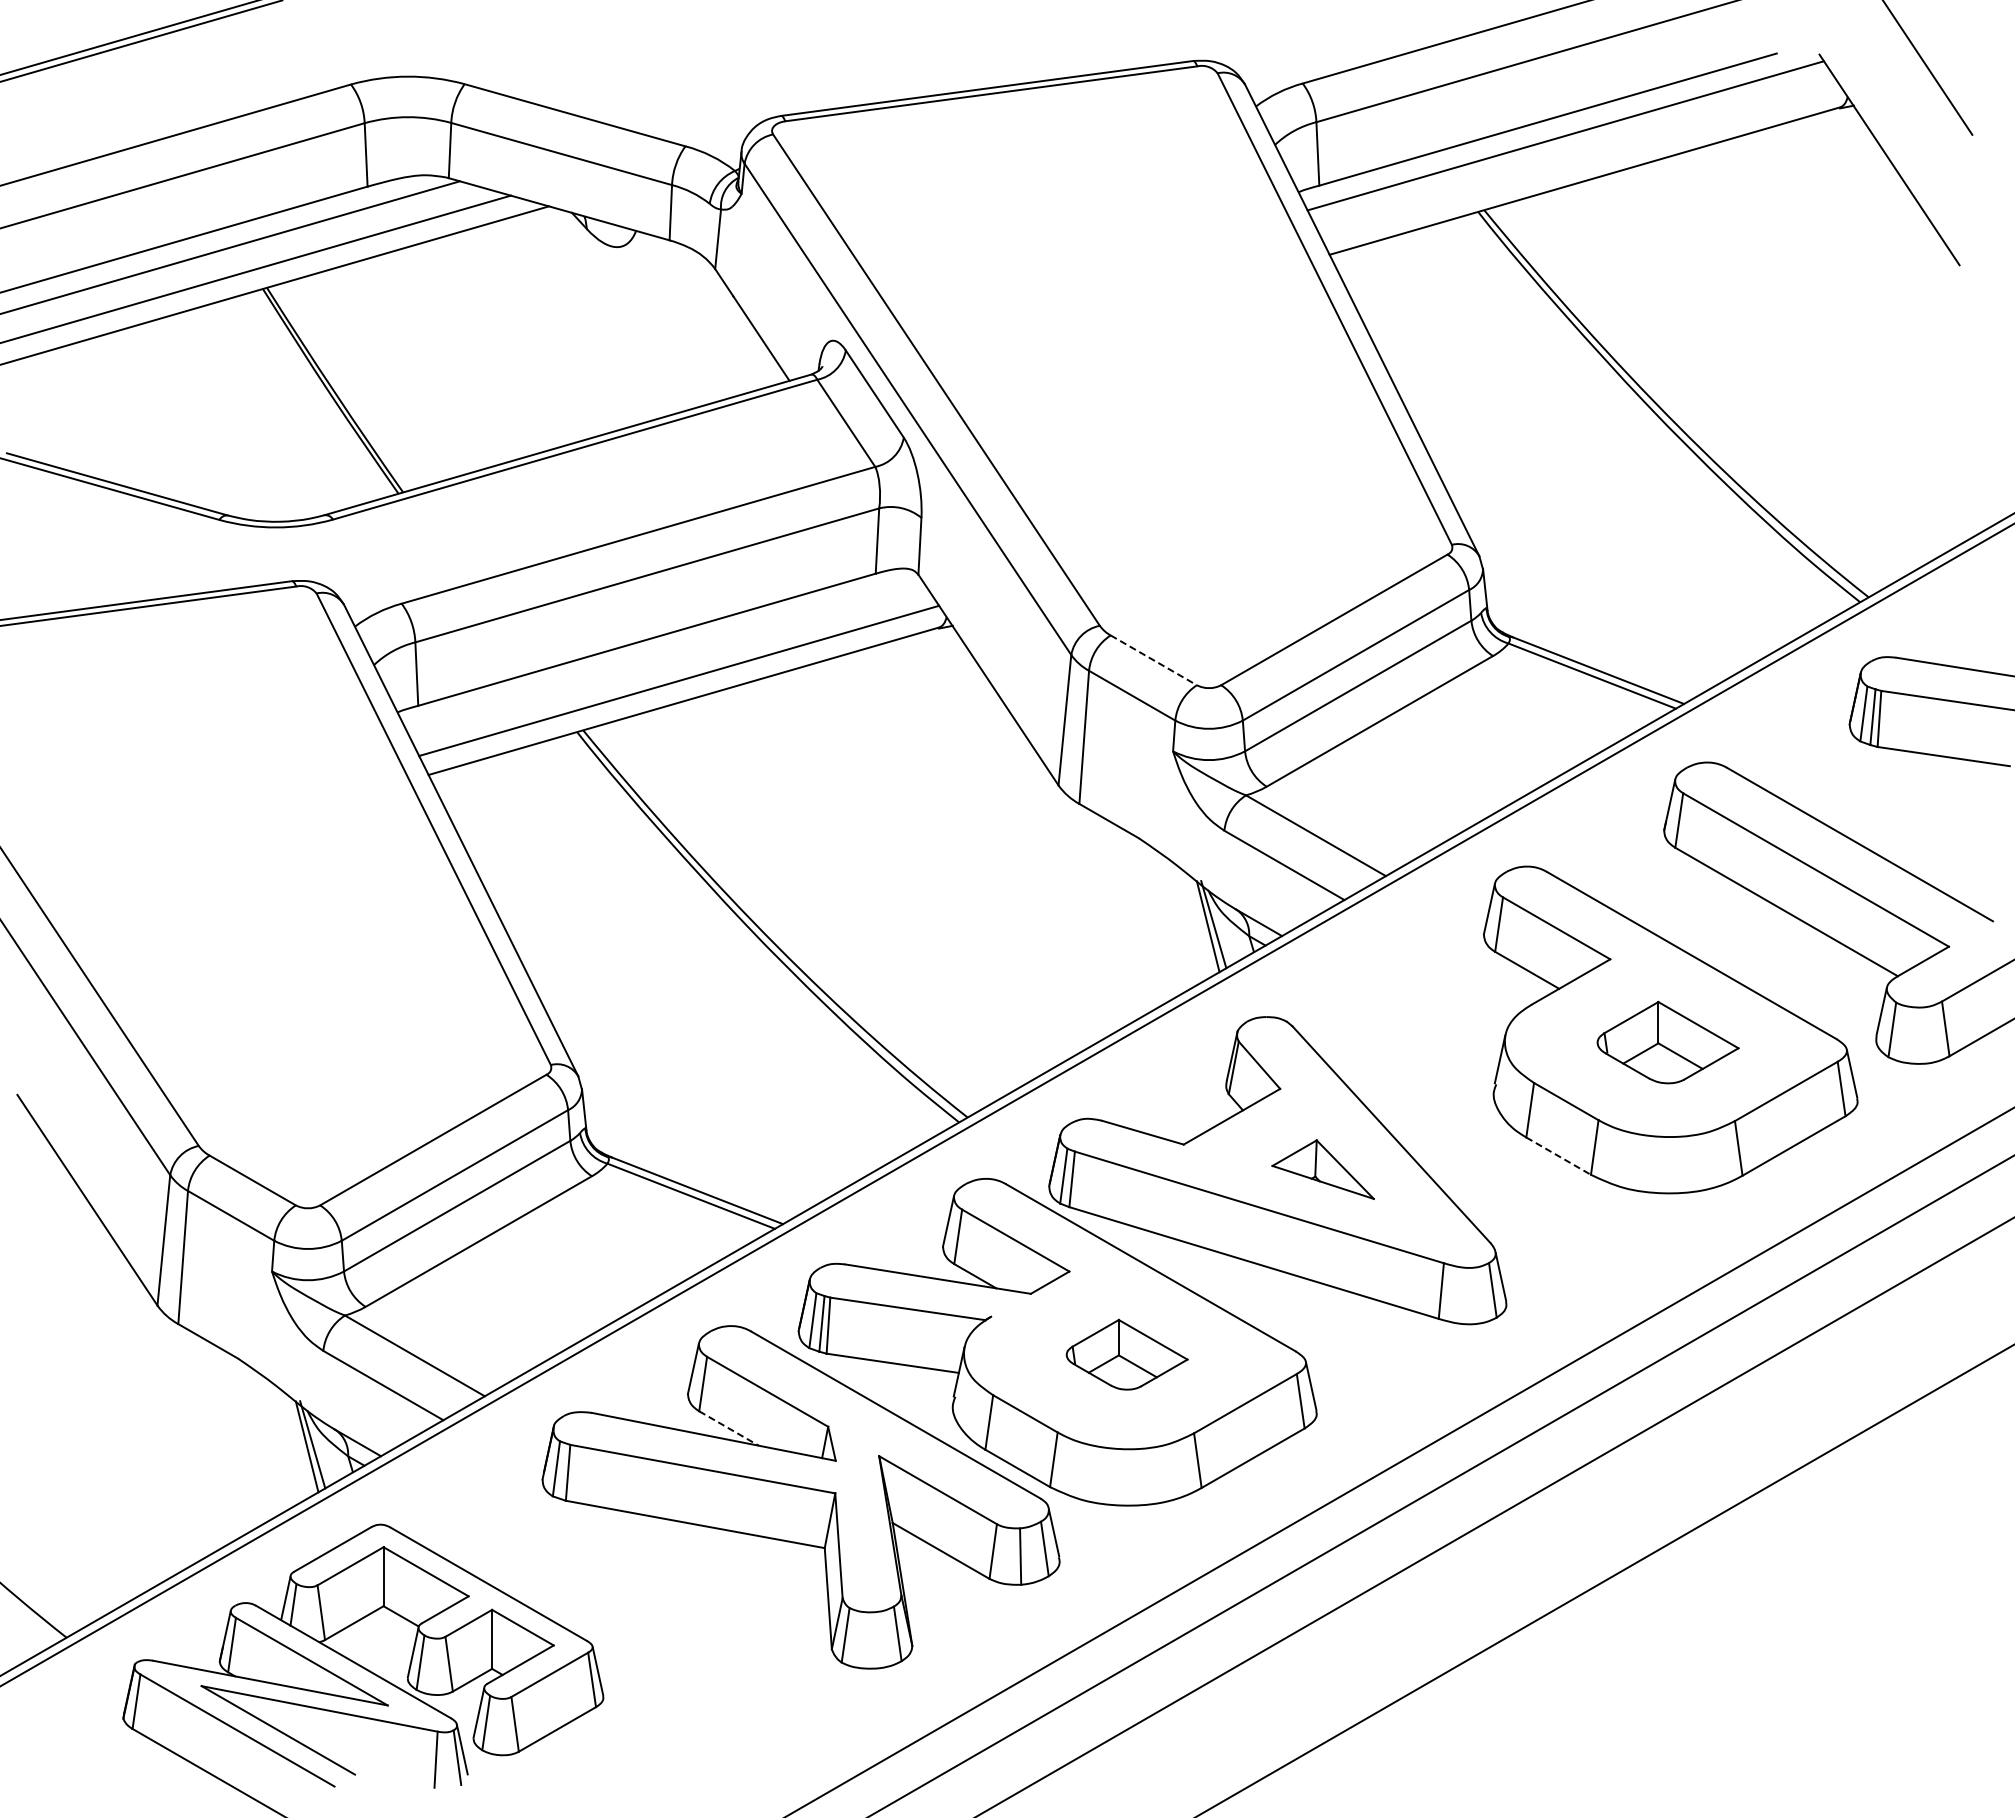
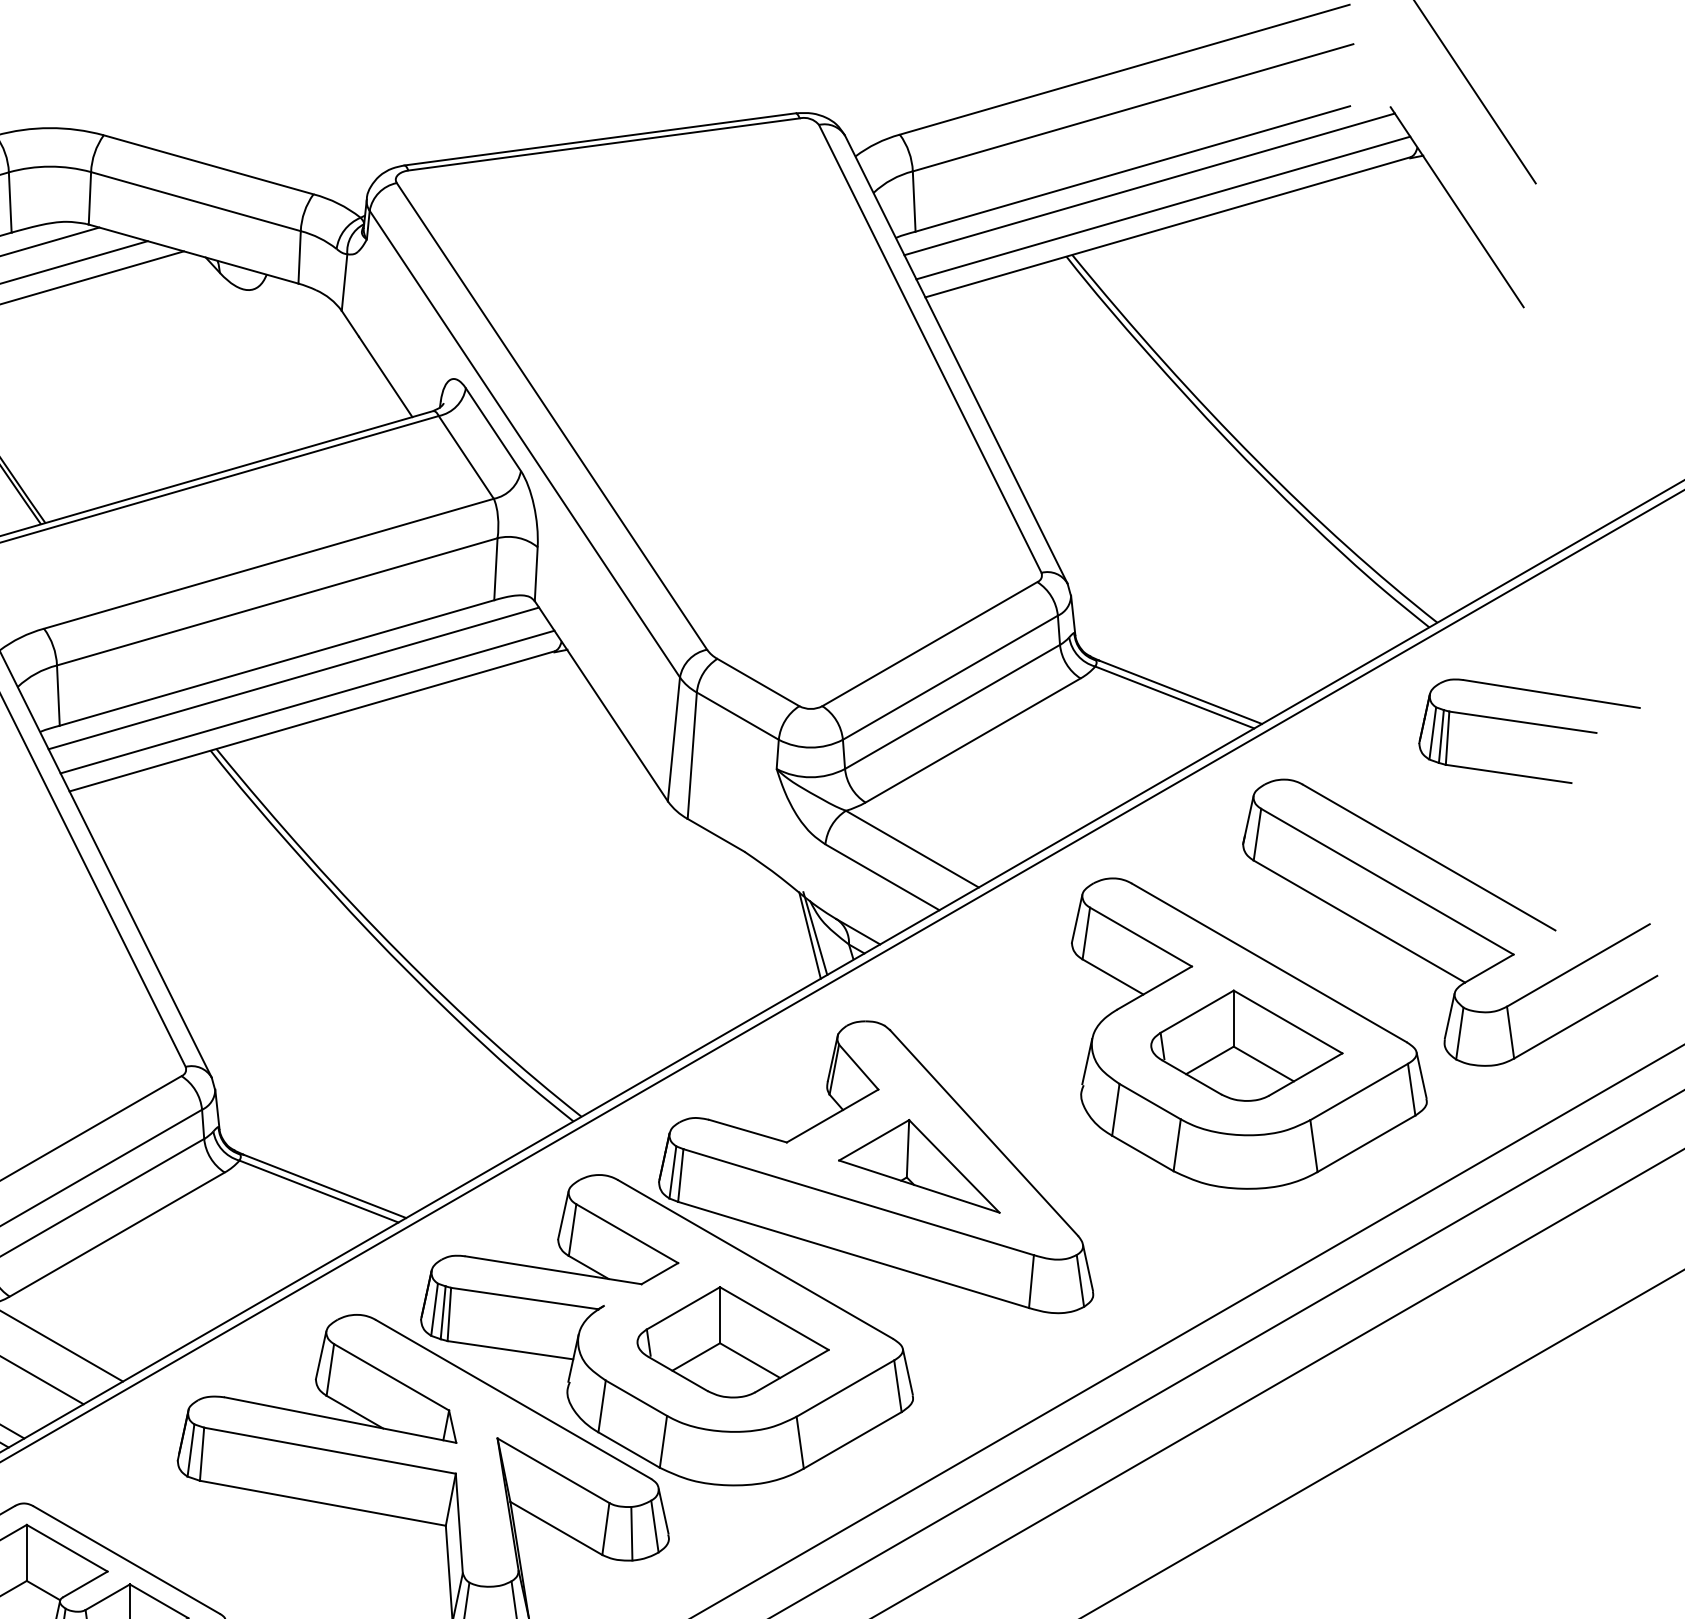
line: (1580, 160) -> (1163, 207), added
line: (664, 655) -> (293, 677), added
line: (1153, 660) -> (758, 682), dashed -> solid
part: (1667, 1042) -> (1246, 1045), size x1.43
line: (1559, 1156) -> (1143, 1153), dashed -> solid
part: (1322, 1169) -> (918, 1166), size x1.67
part: (1126, 1354) -> (732, 1341), size x1.67
line: (729, 1428) -> (355, 1412), dashed -> solid

